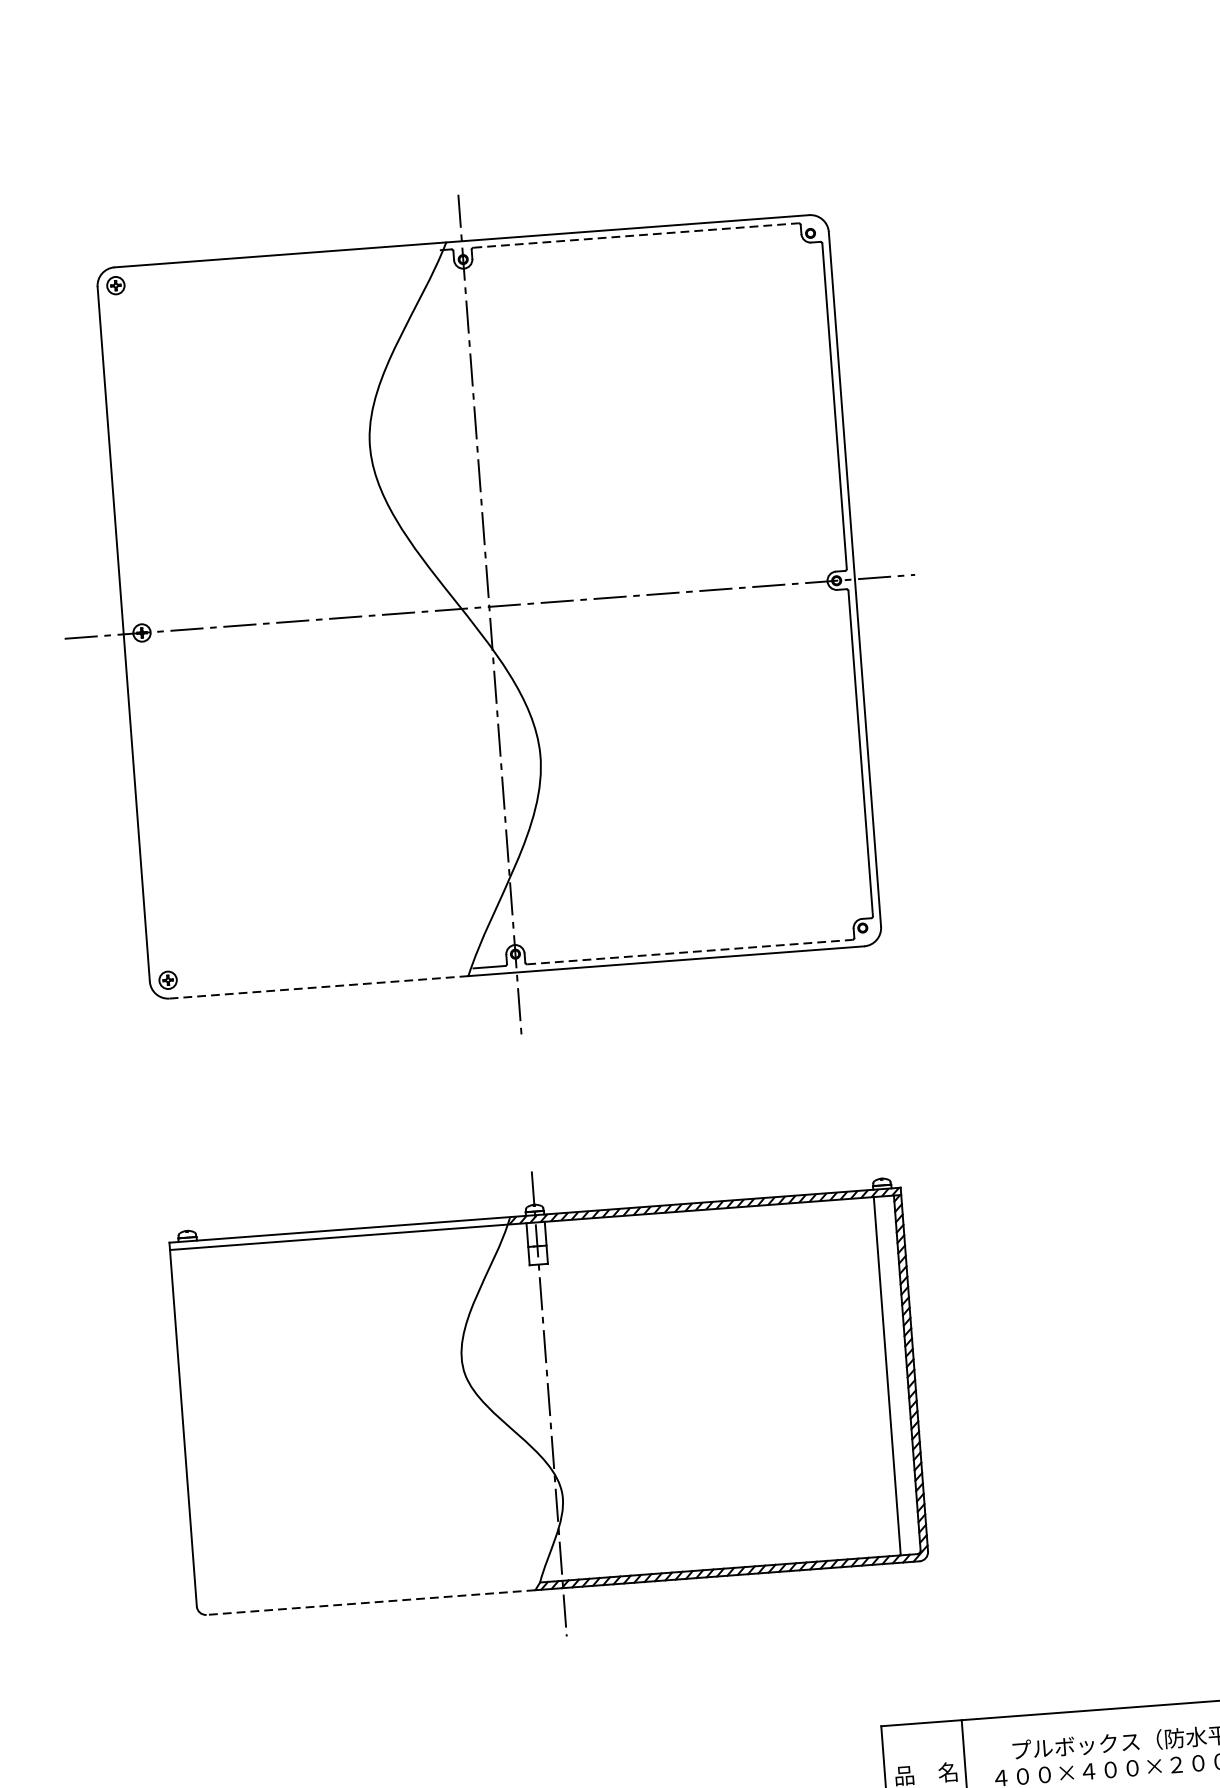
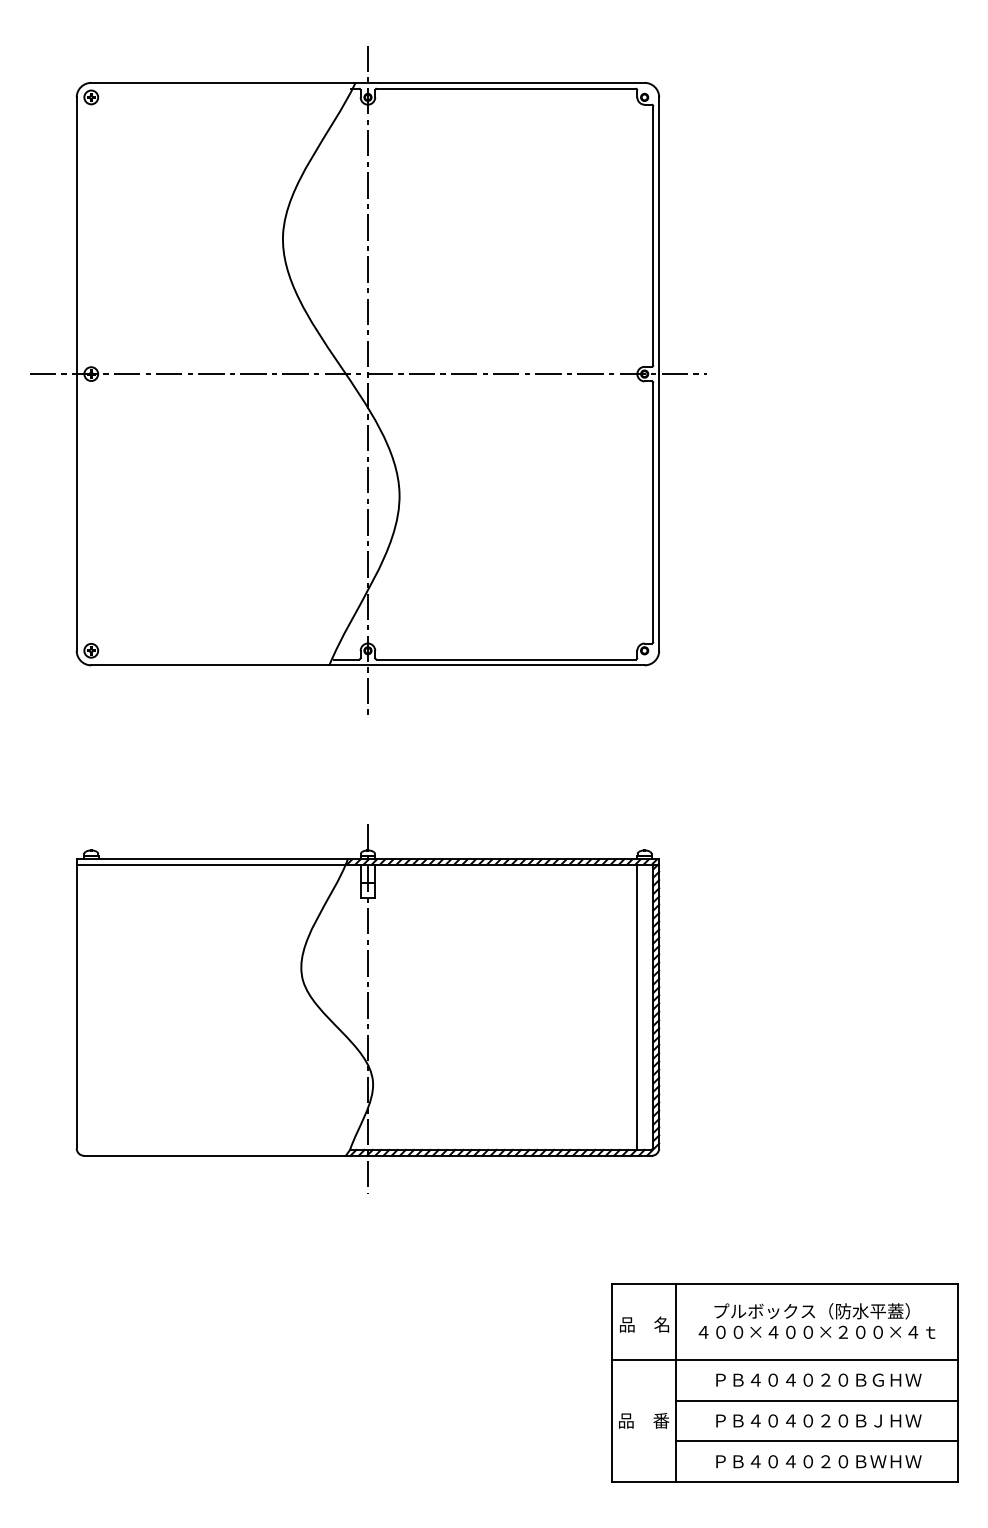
line: (636, 235) -> (506, 88), dashed -> solid
line: (690, 952) -> (506, 659), dashed -> solid
line: (317, 987) -> (209, 665), dashed -> solid
line: (370, 1602) -> (214, 1155), dashed -> solid

